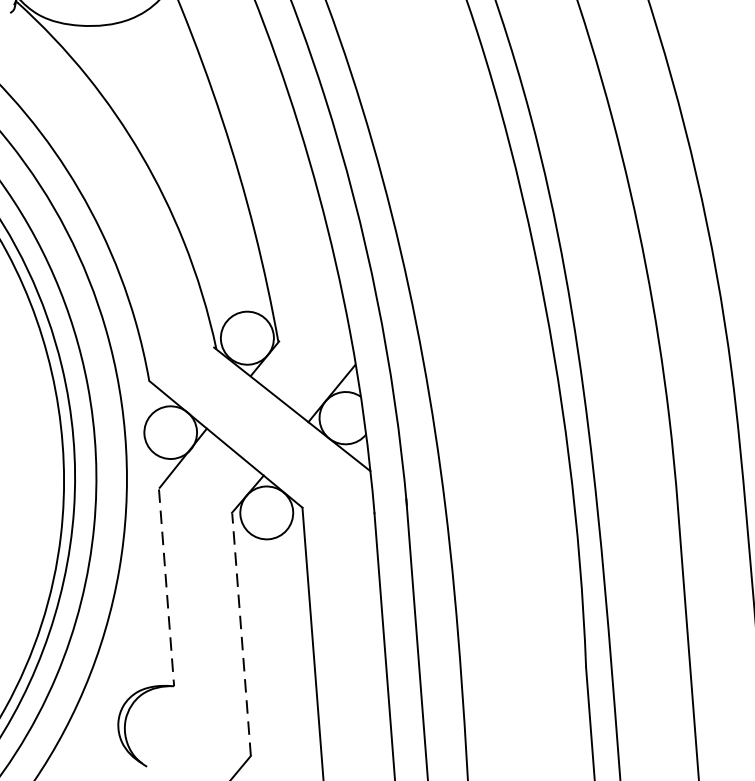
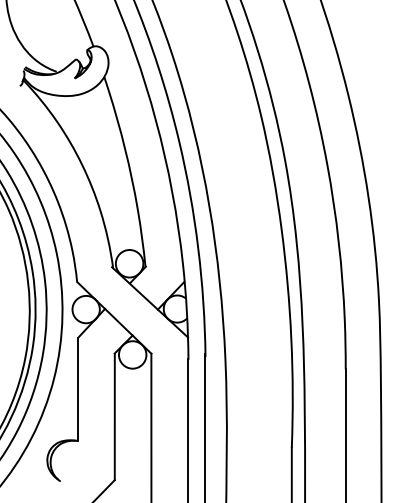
line: (165, 589) -> (77, 390), dashed -> solid
line: (240, 633) -> (114, 416), dashed -> solid

